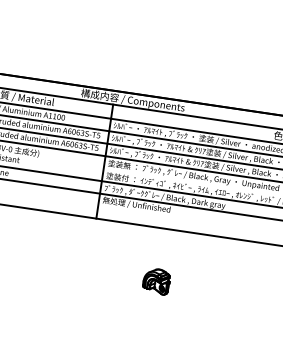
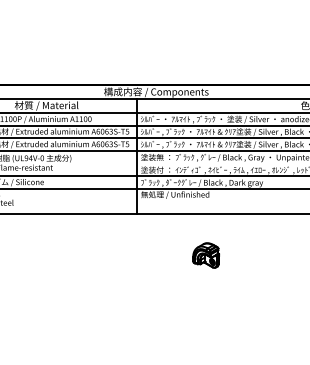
part: (155, 281) -> (205, 255), moved

